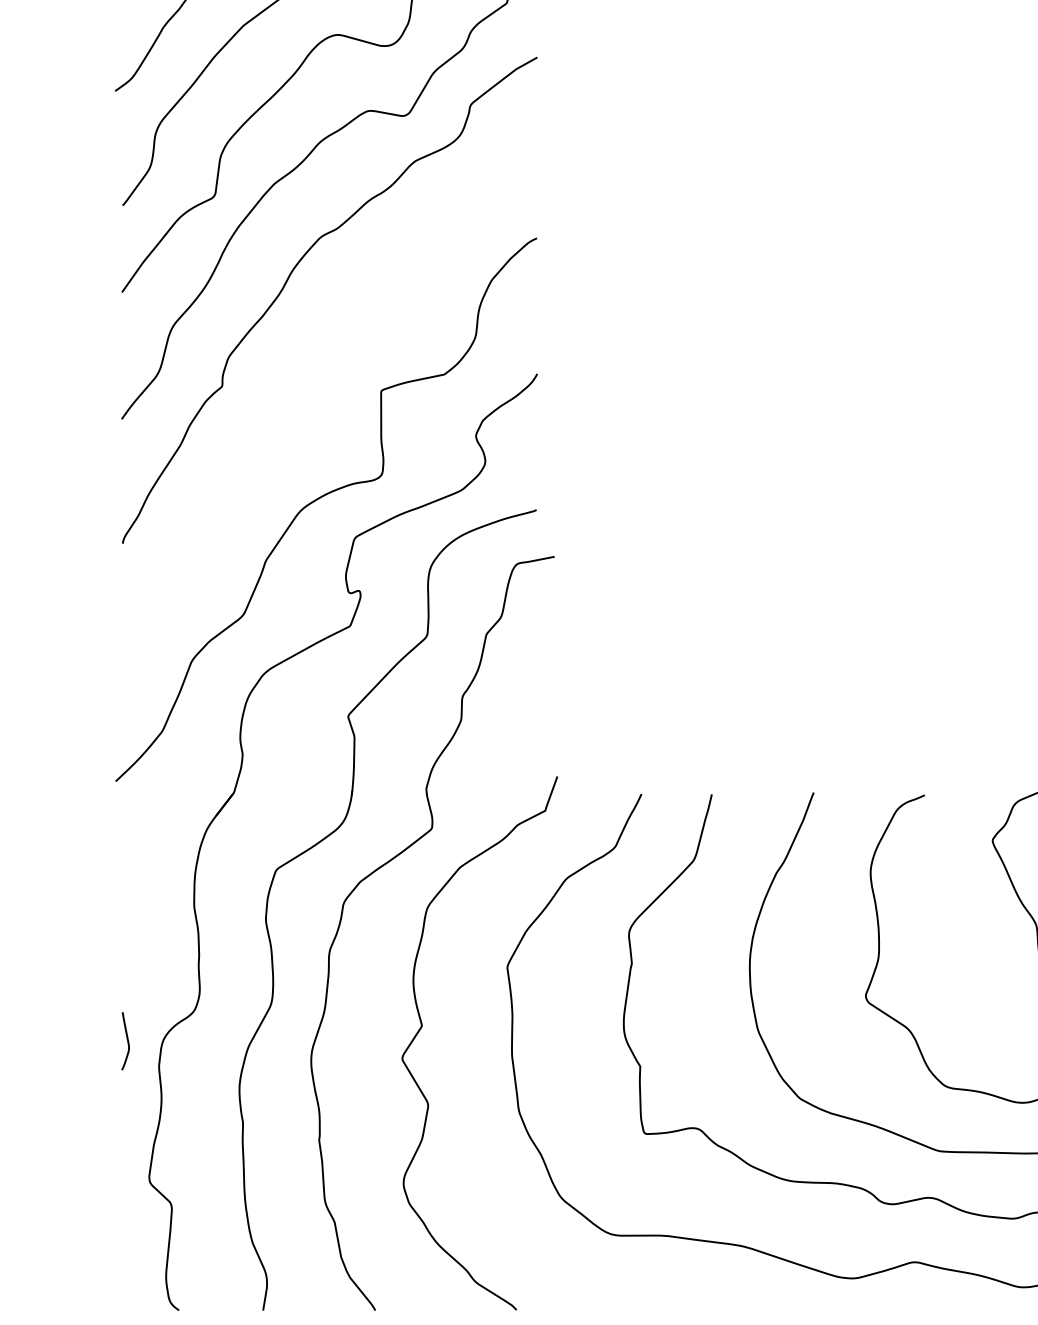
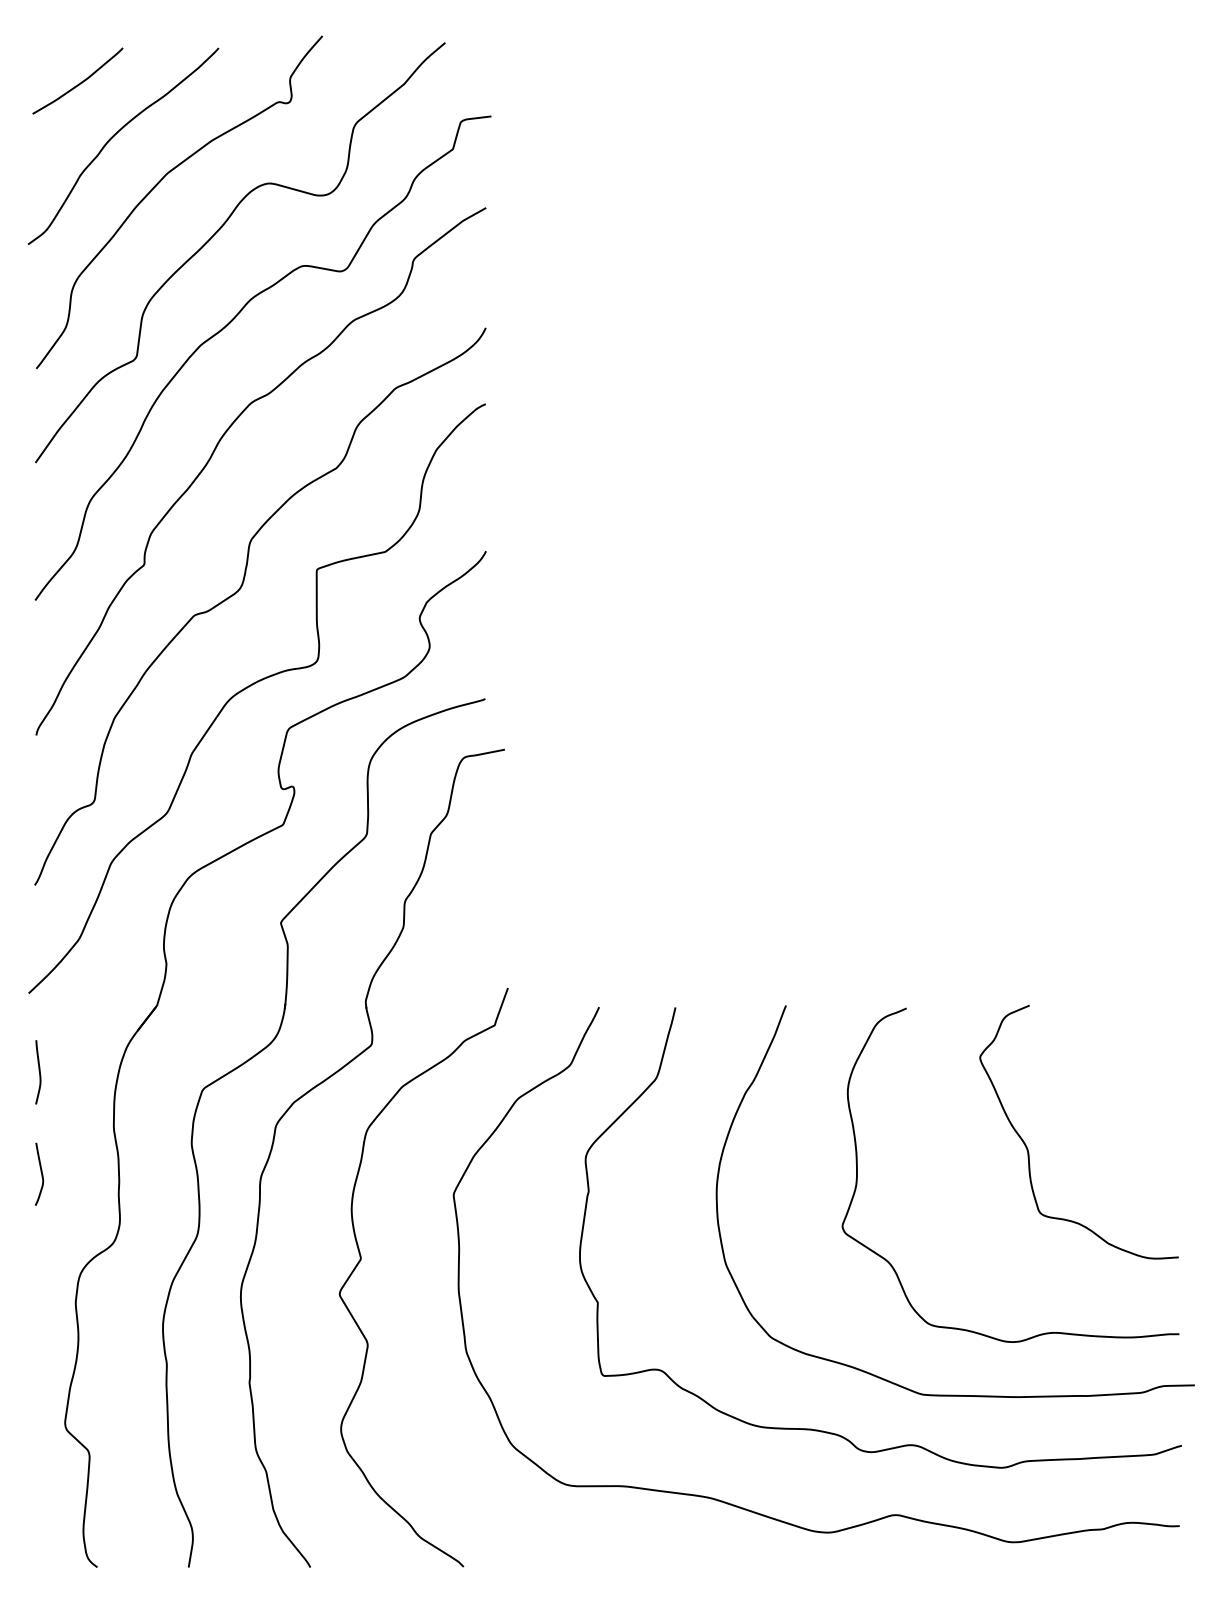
curve: (311, 408) -> (241, 588), added
curve: (124, 853) -> (38, 1071), added
curve: (126, 1039) -> (40, 1172), moved

